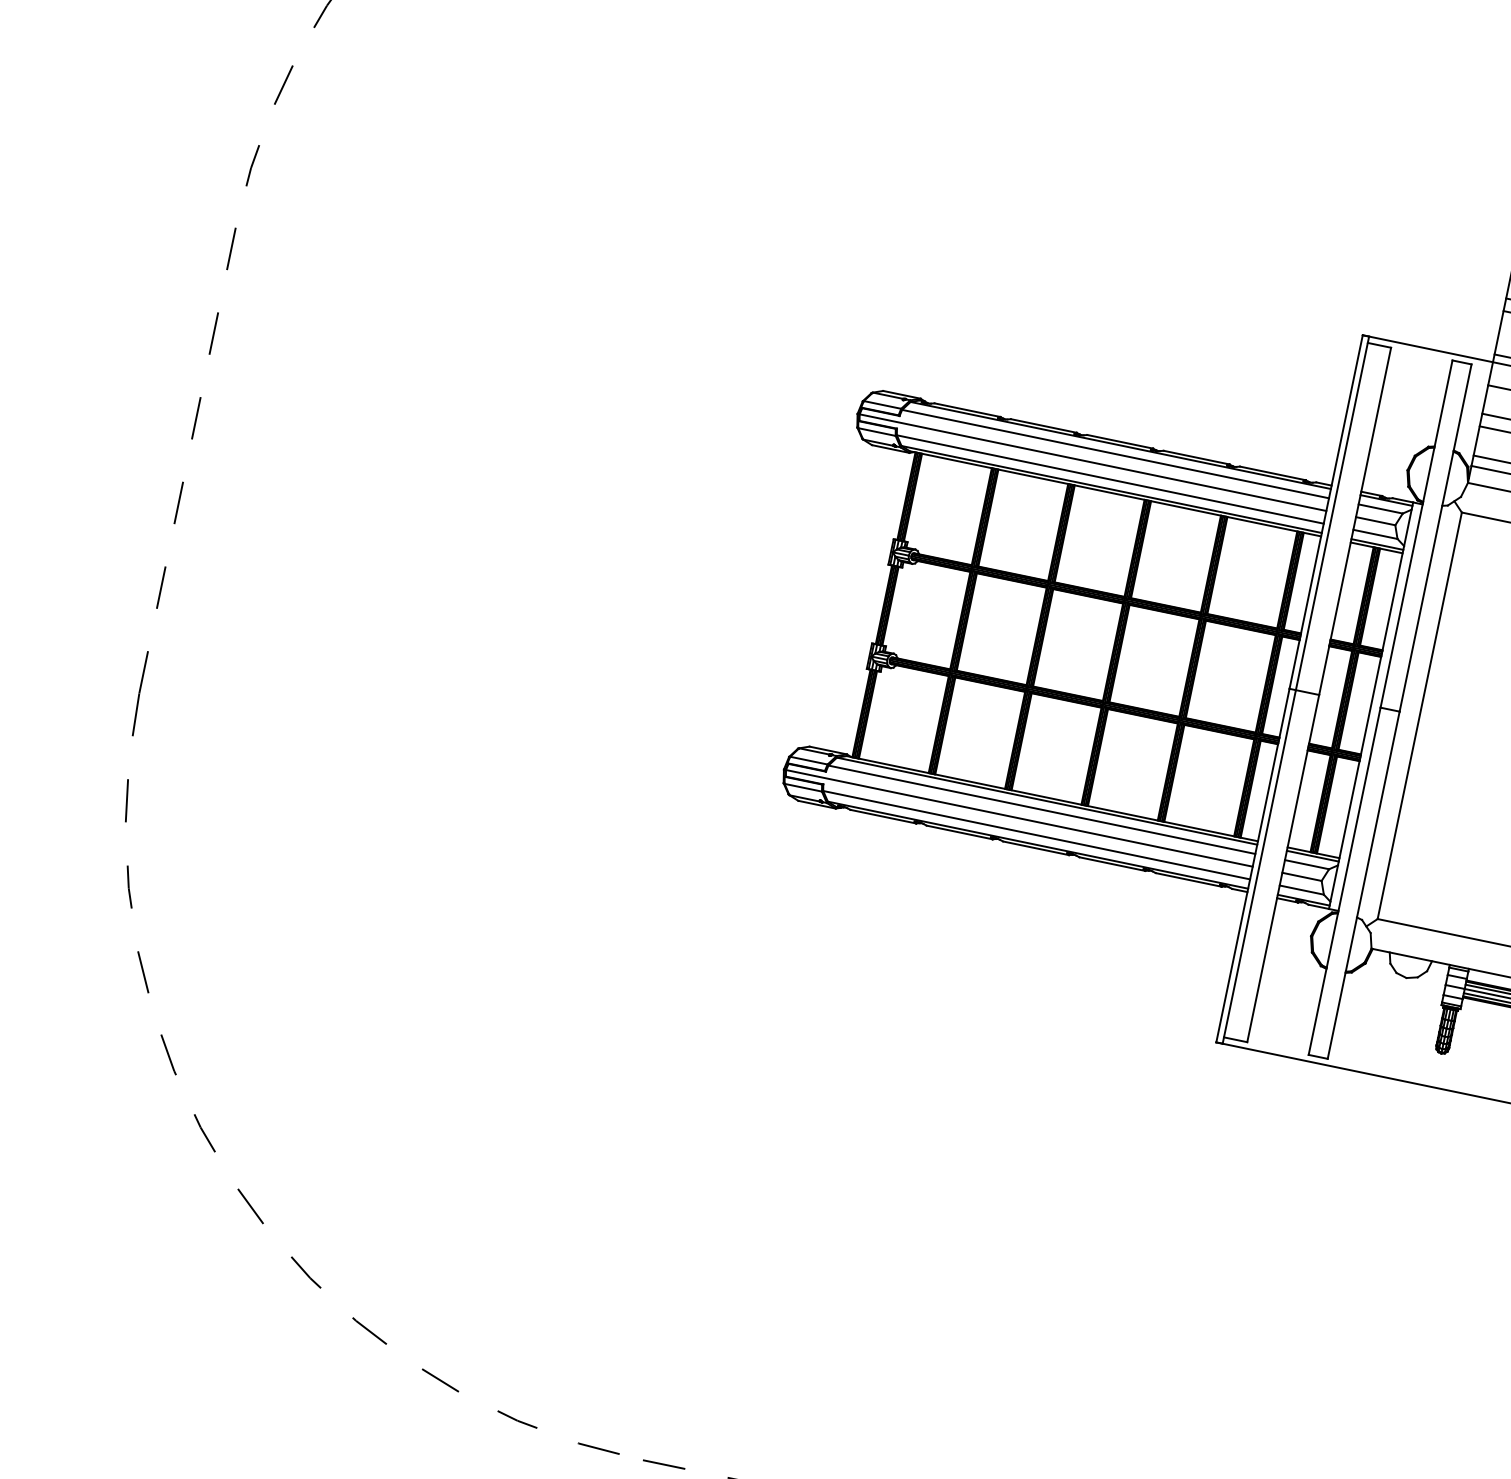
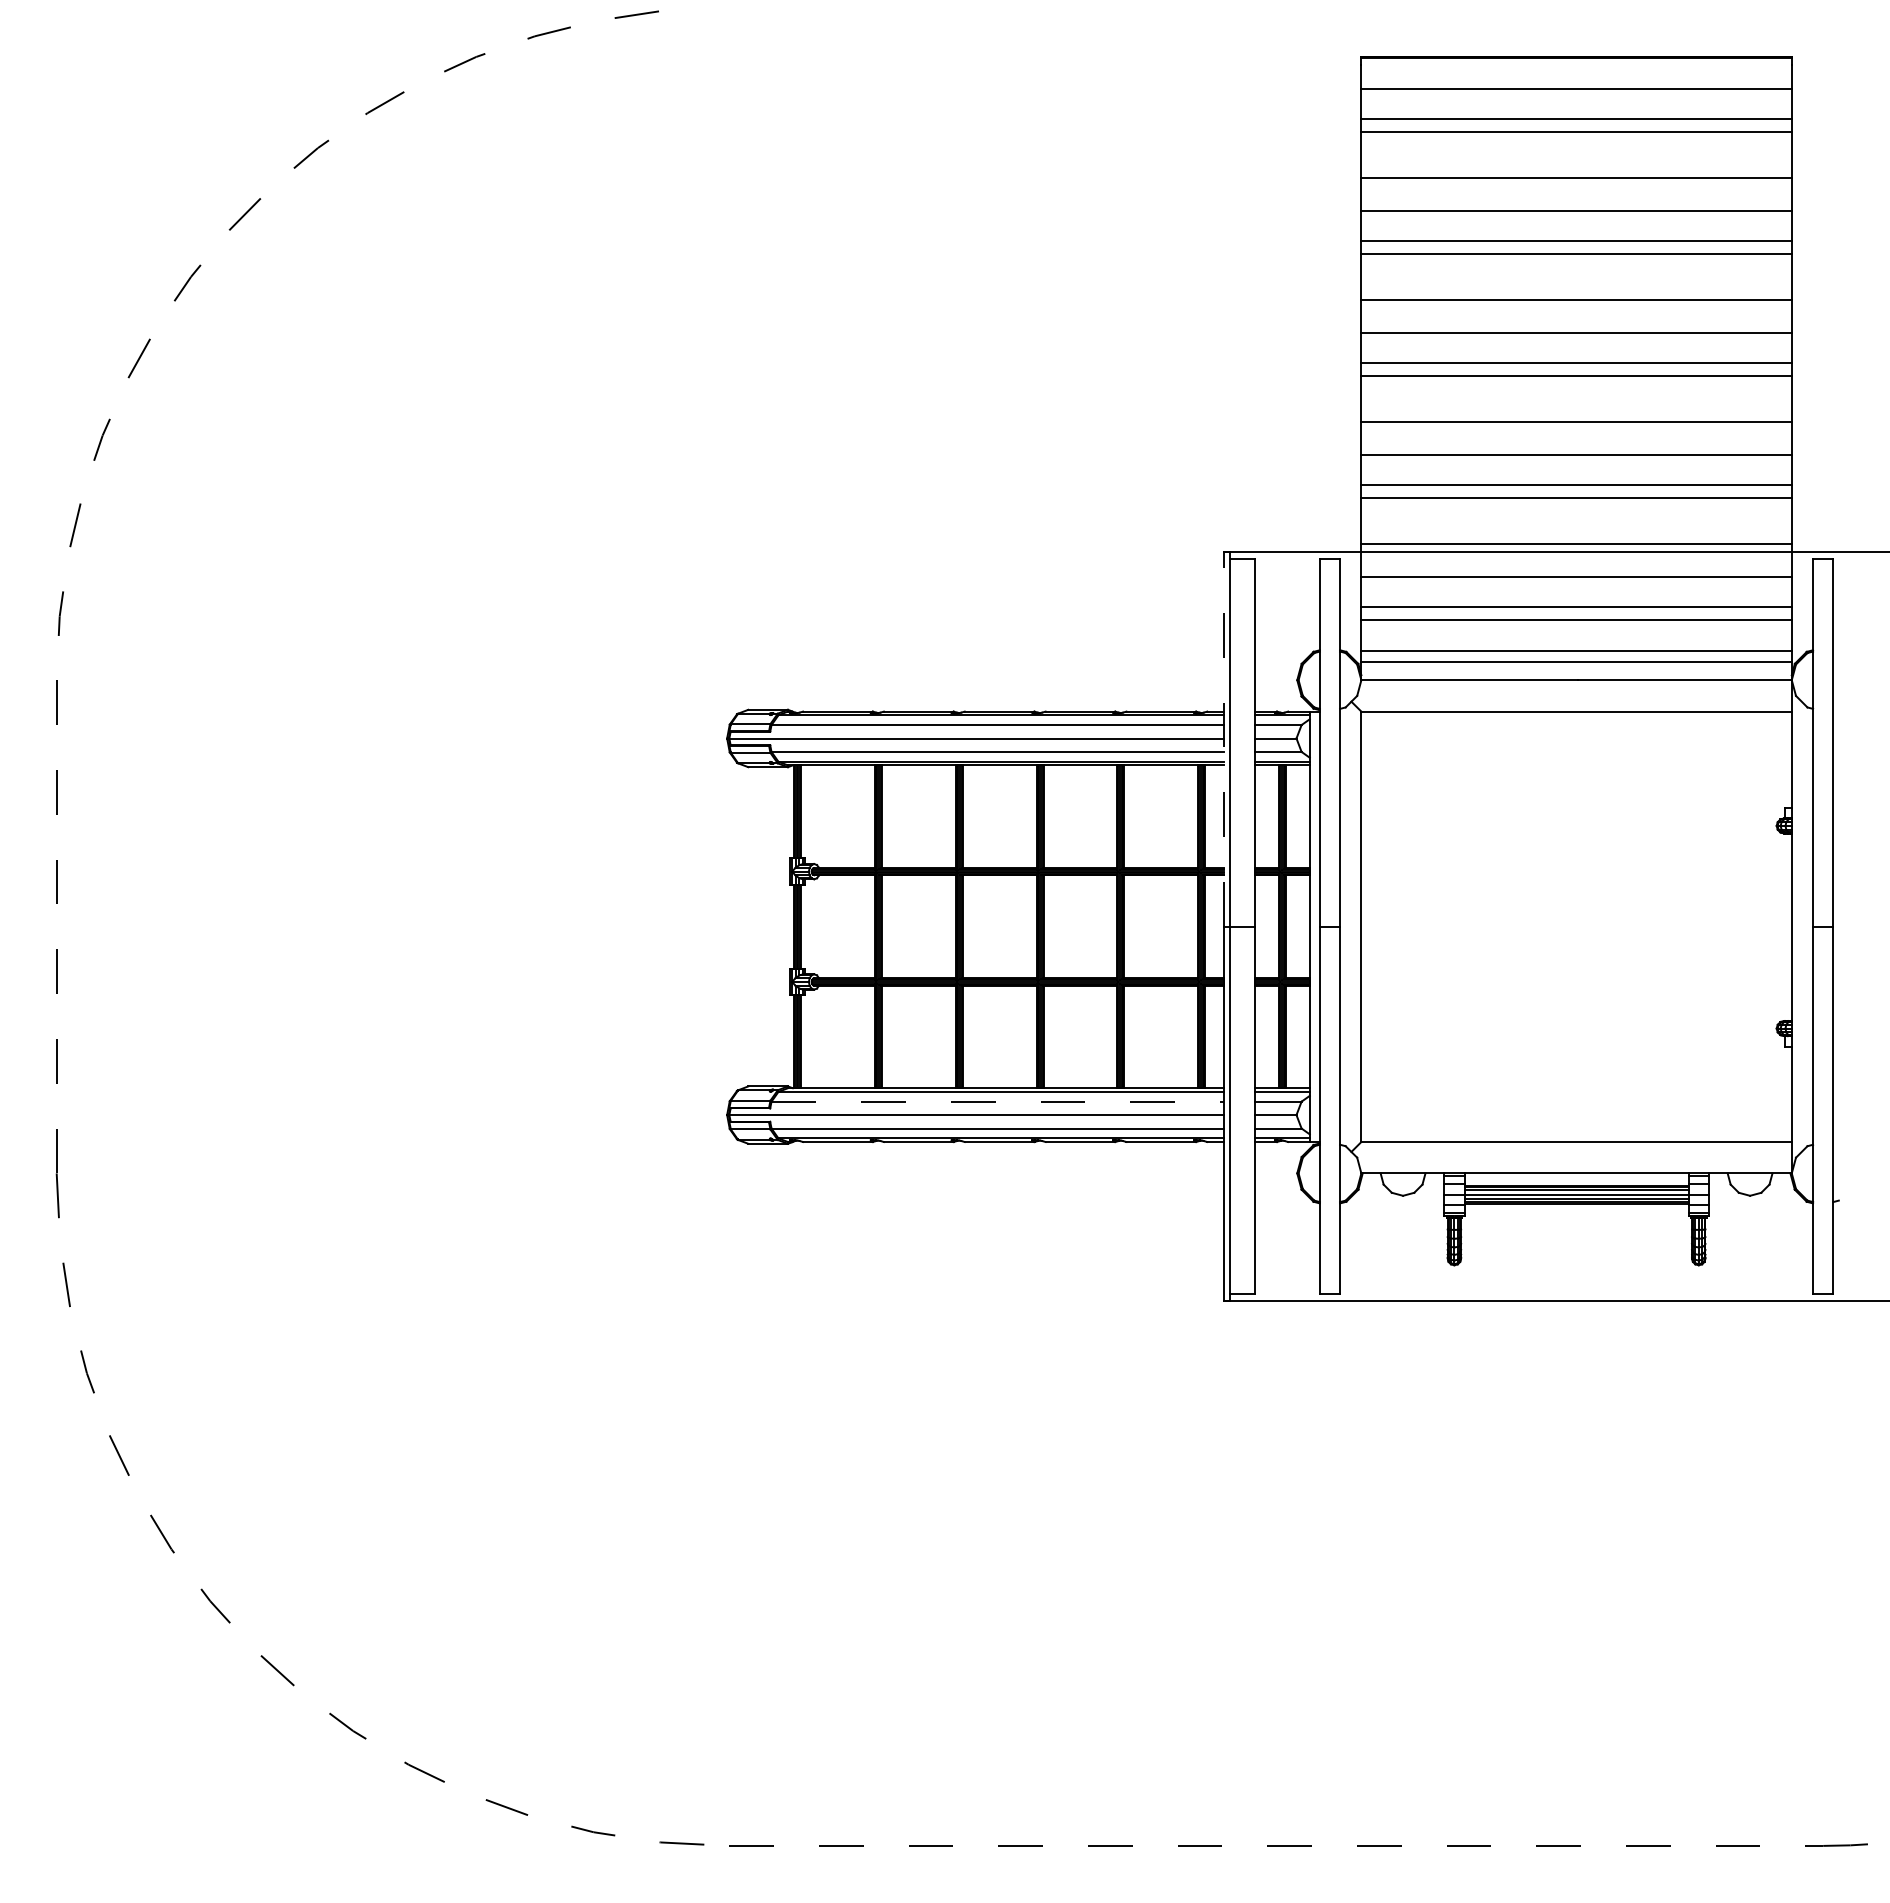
line: (1326, 511) -> (1223, 739), solid -> dashed
line: (1041, 809) -> (997, 1101), solid -> dashed

